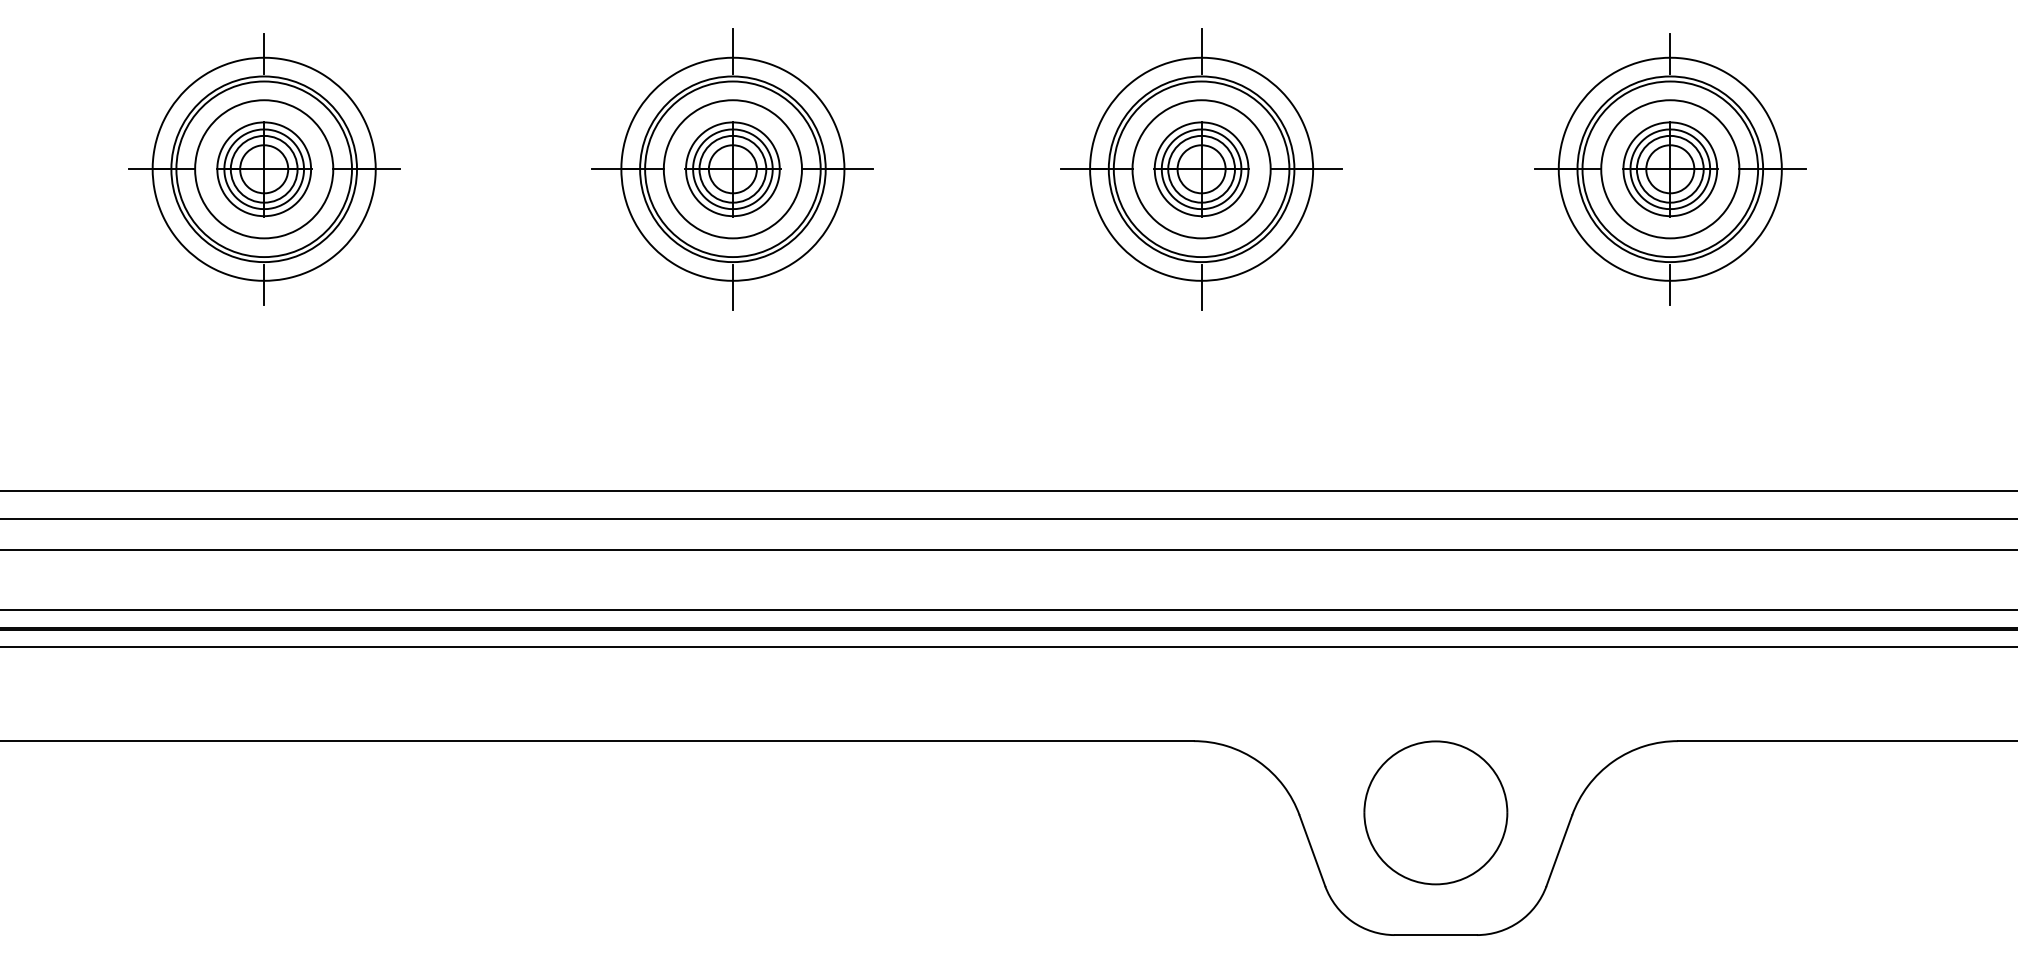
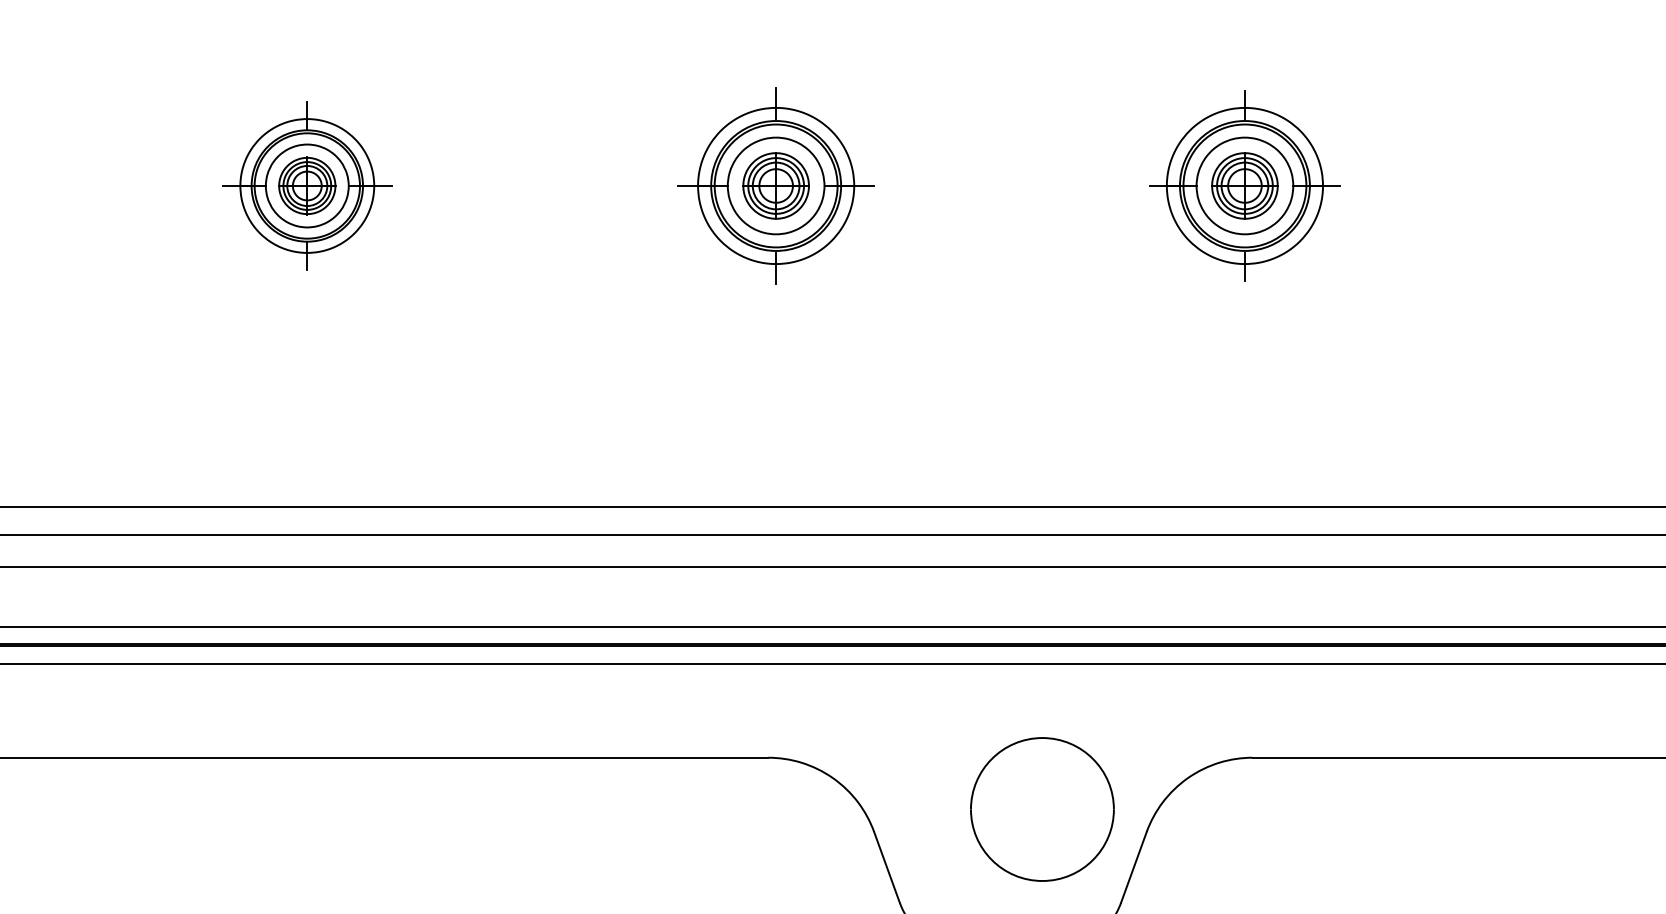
part: (732, 169) -> (307, 186), size x0.6
part: (1201, 169) -> (776, 186), size x0.7
part: (1670, 169) -> (1245, 186), size x0.7
part: (1435, 812) -> (1042, 809), moved

